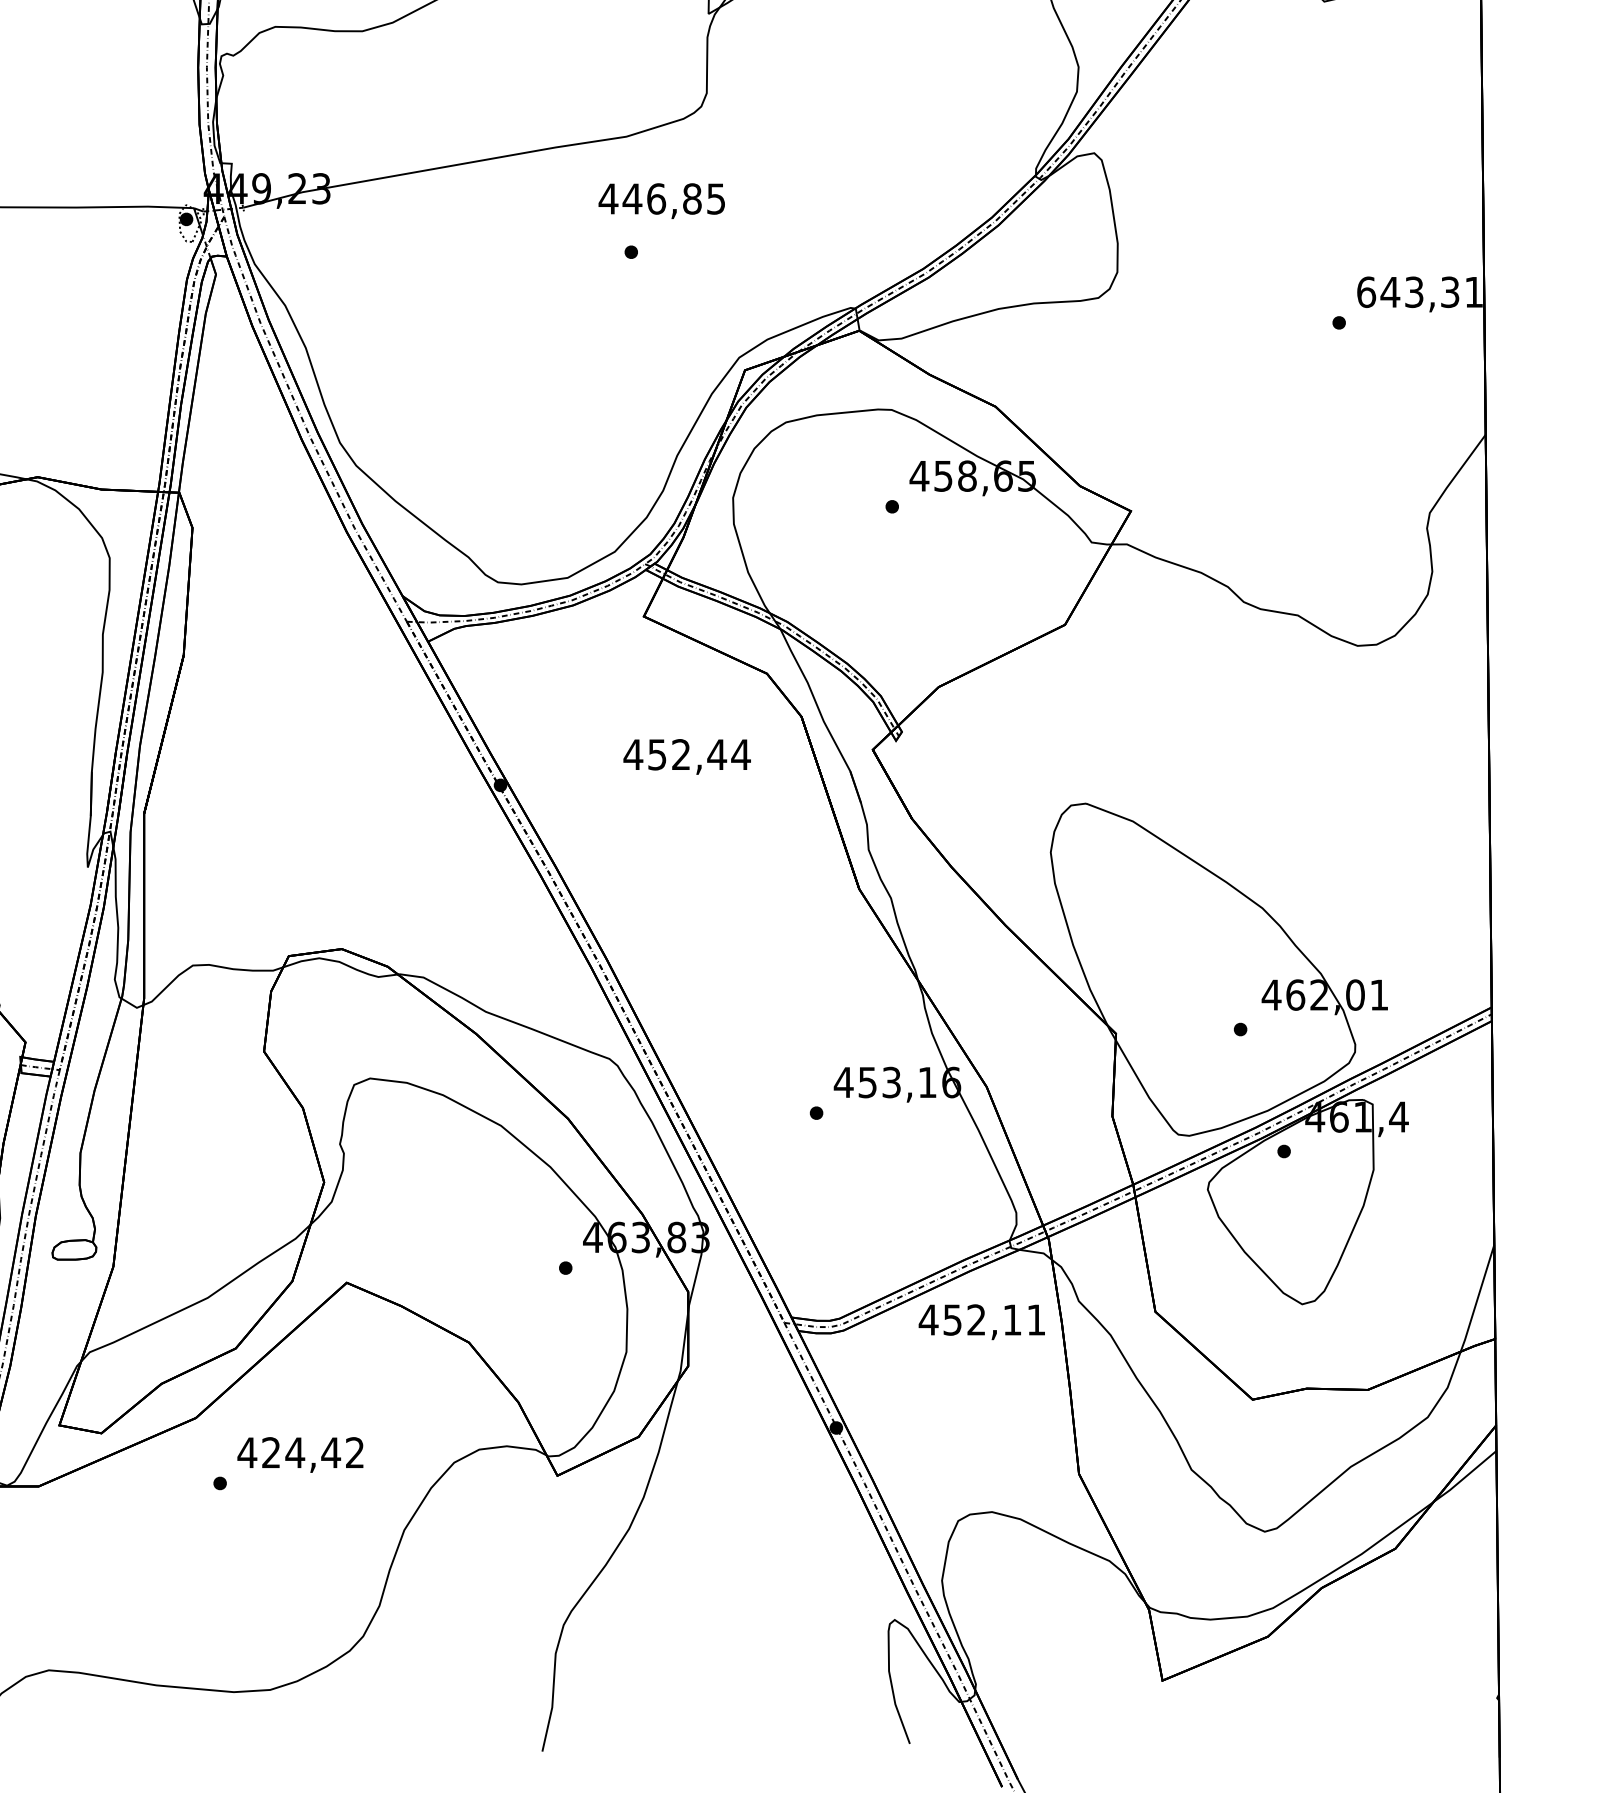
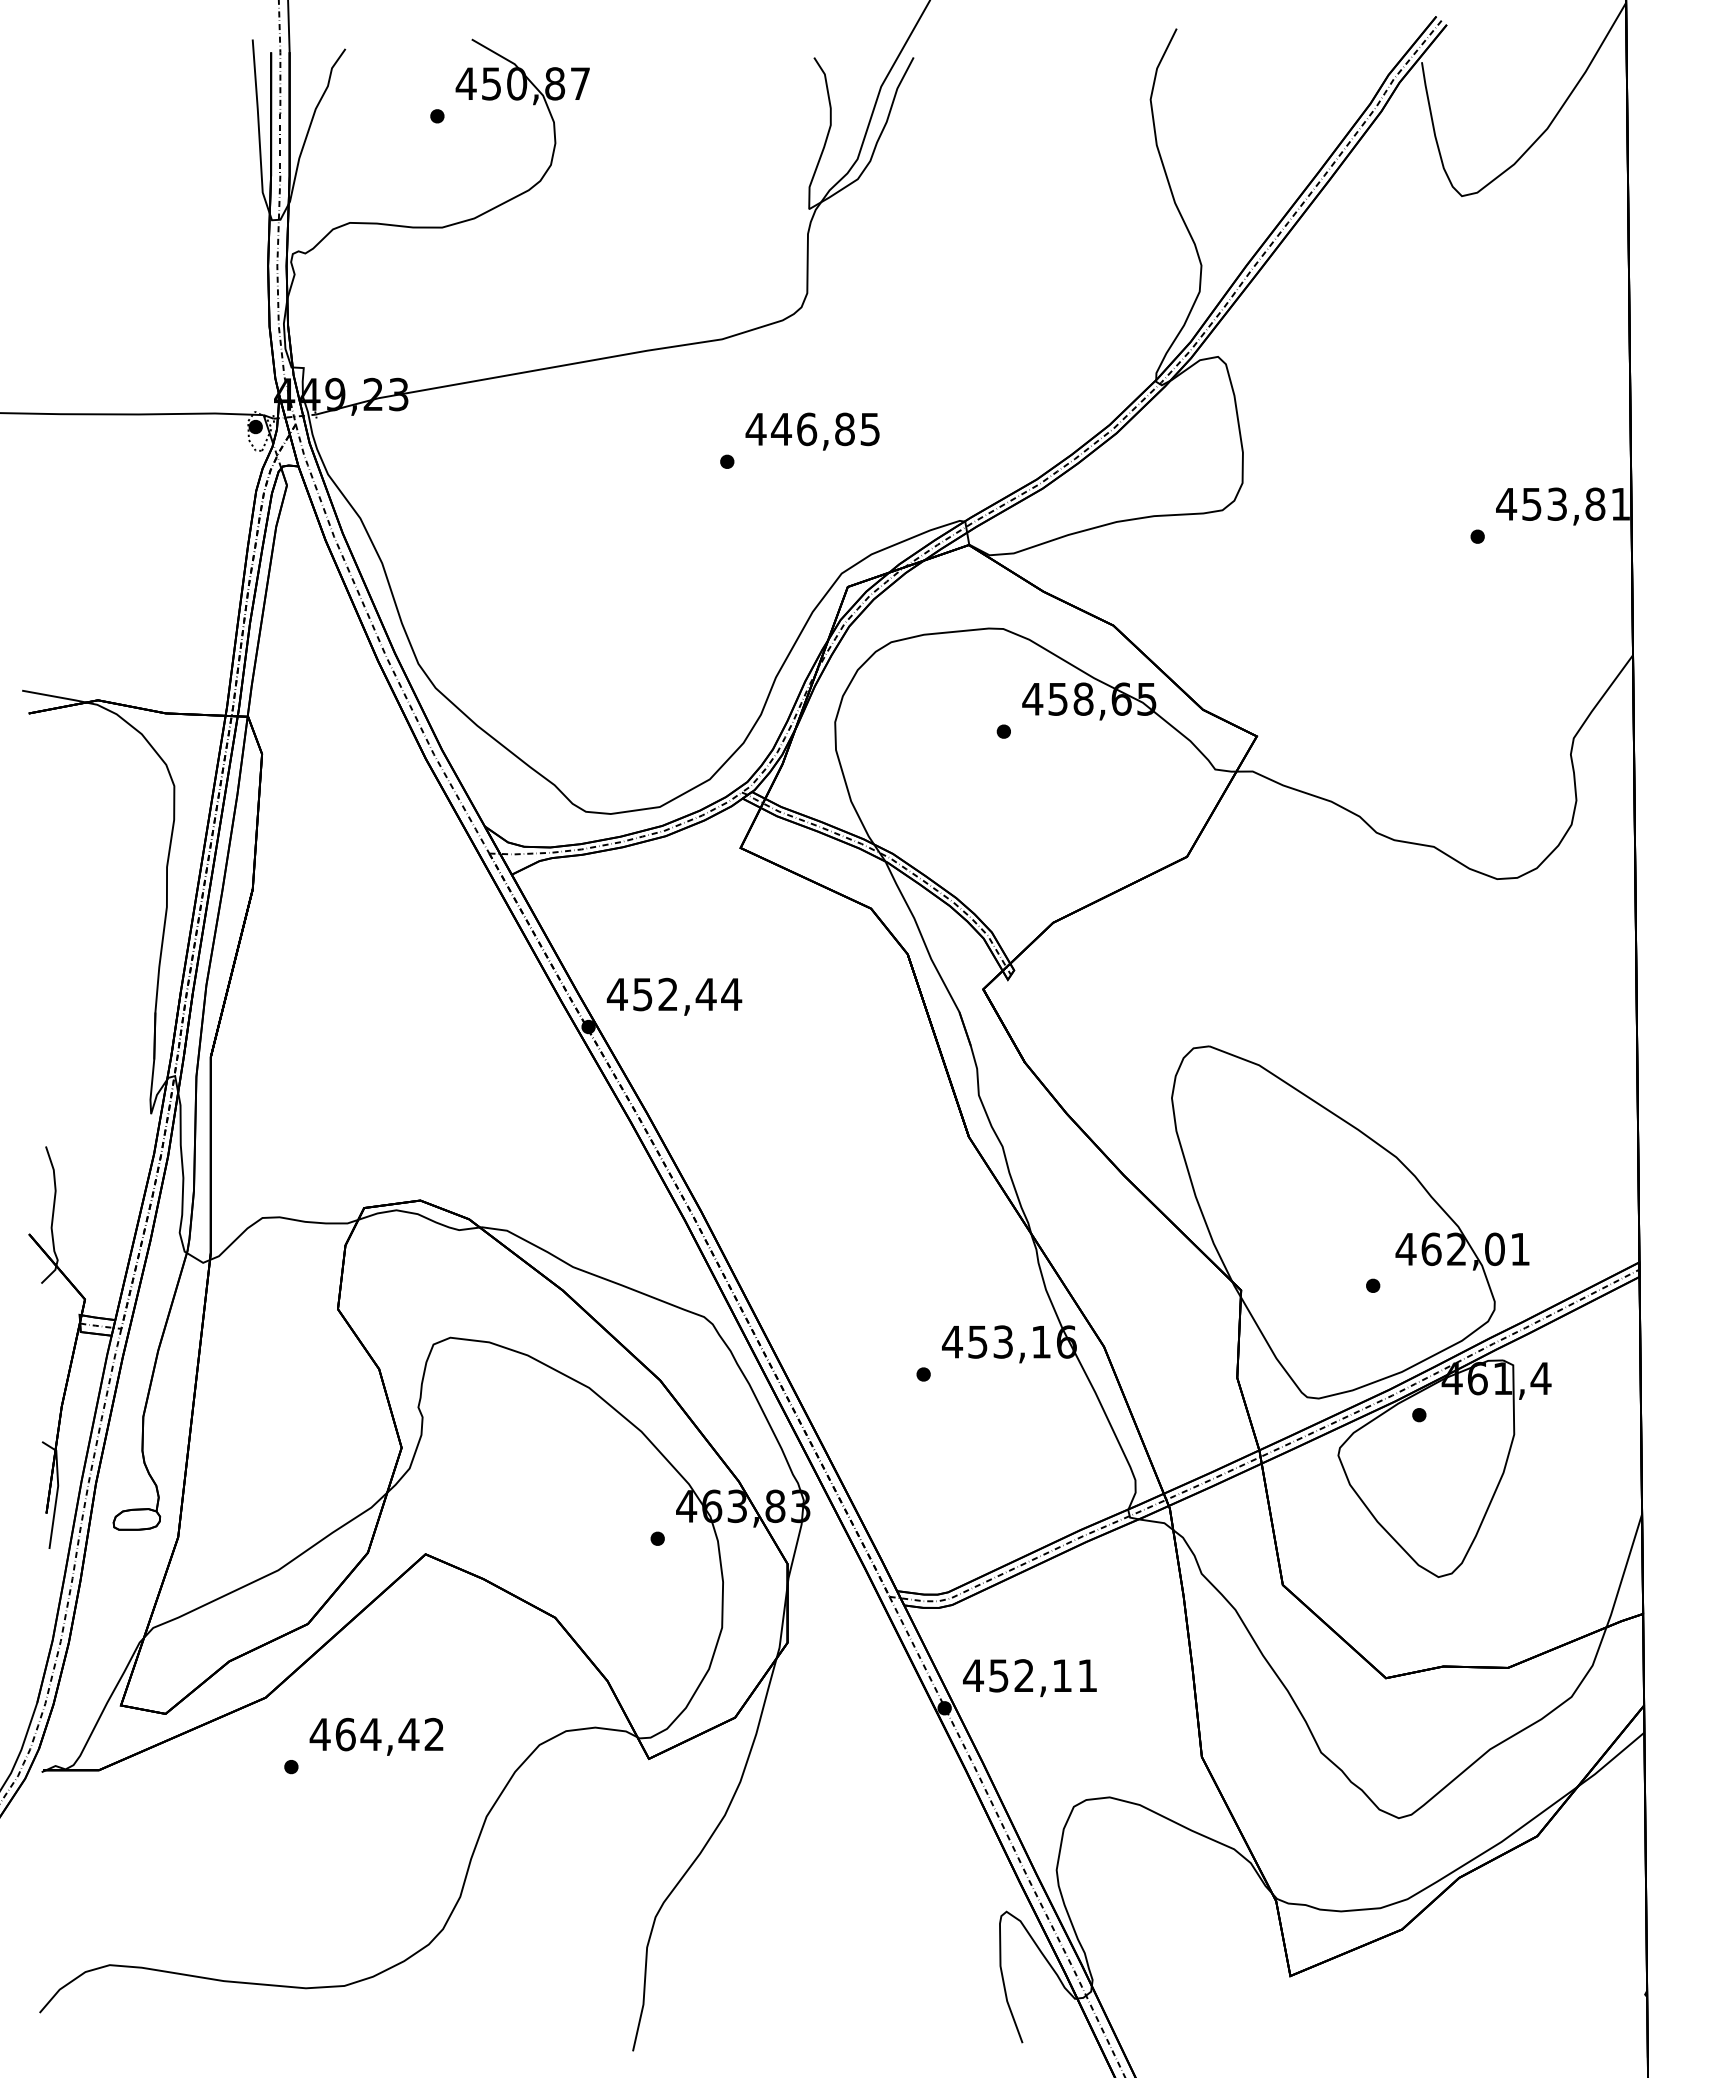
text: (661, 200) -> (812, 431), moved
text: (1407, 291) -> (1550, 503), 643,31 -> 453,81
text: (687, 756) -> (674, 996), moved
text: (981, 1322) -> (1029, 1678), moved
text: (271, 1452) -> (345, 1734), 424,42 -> 464,42

